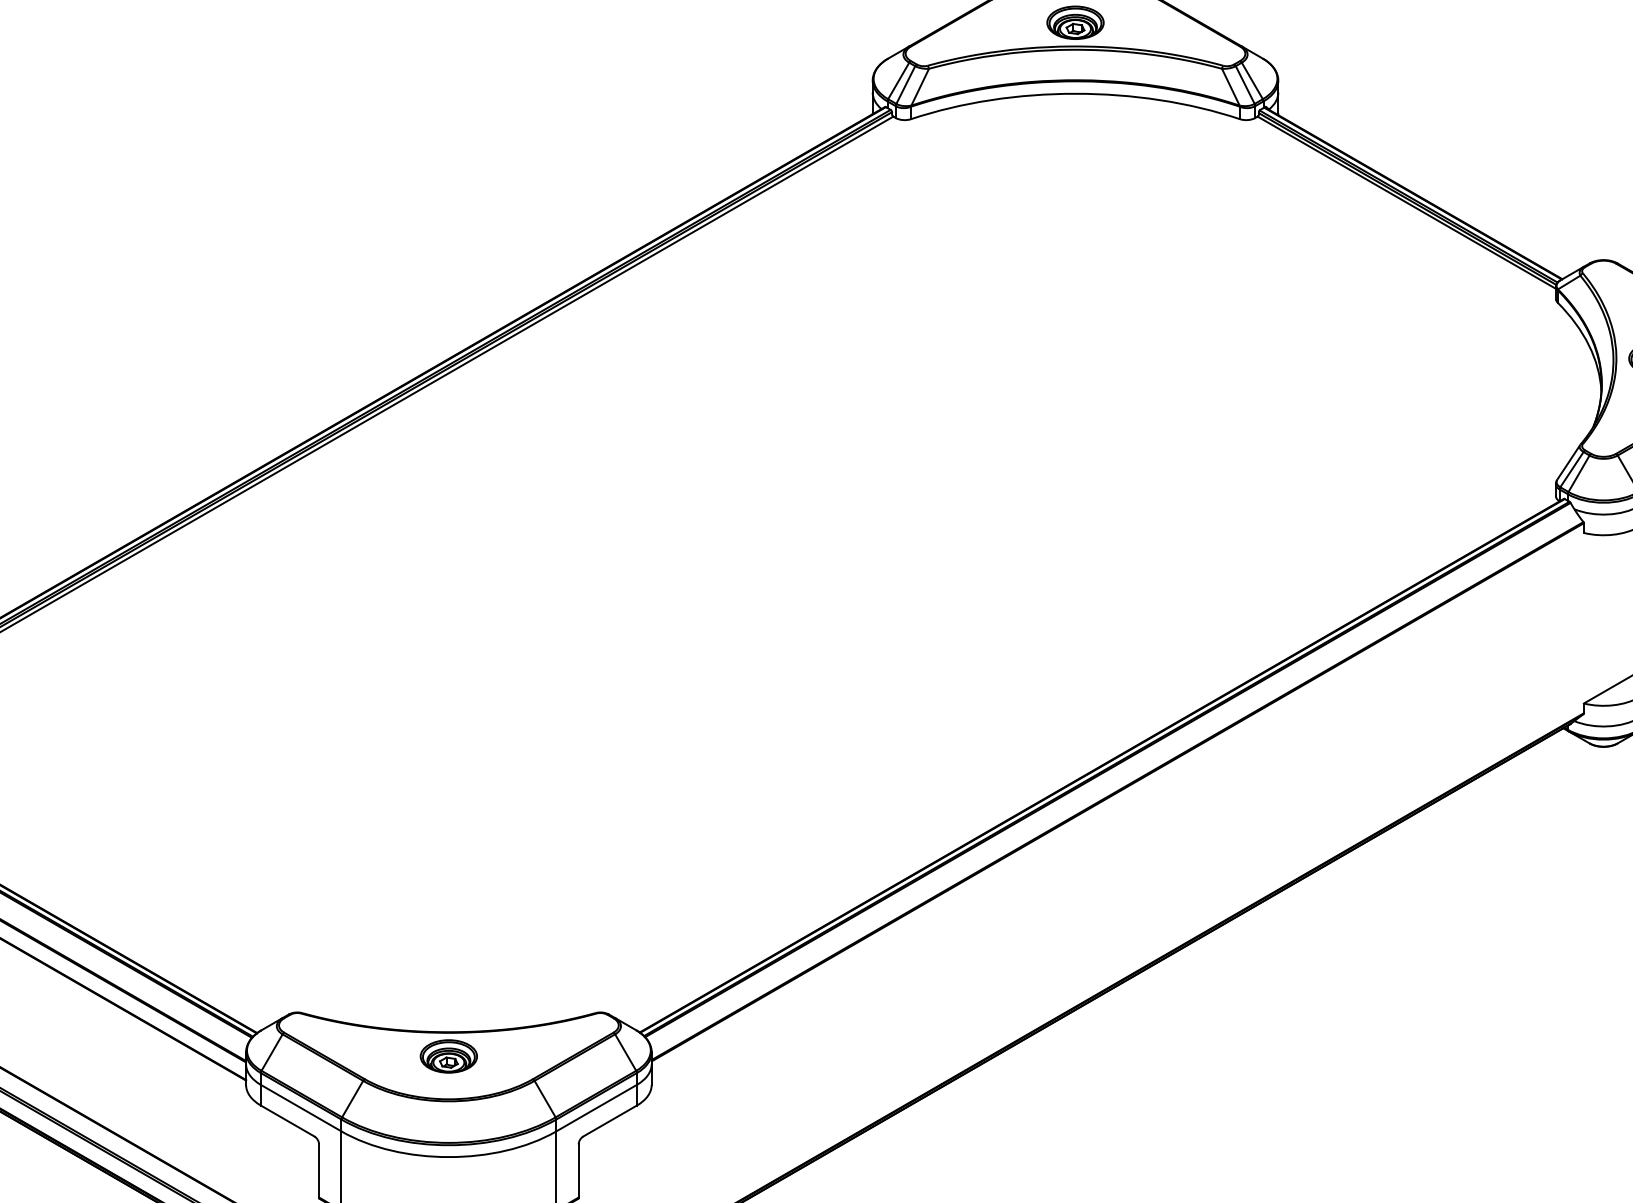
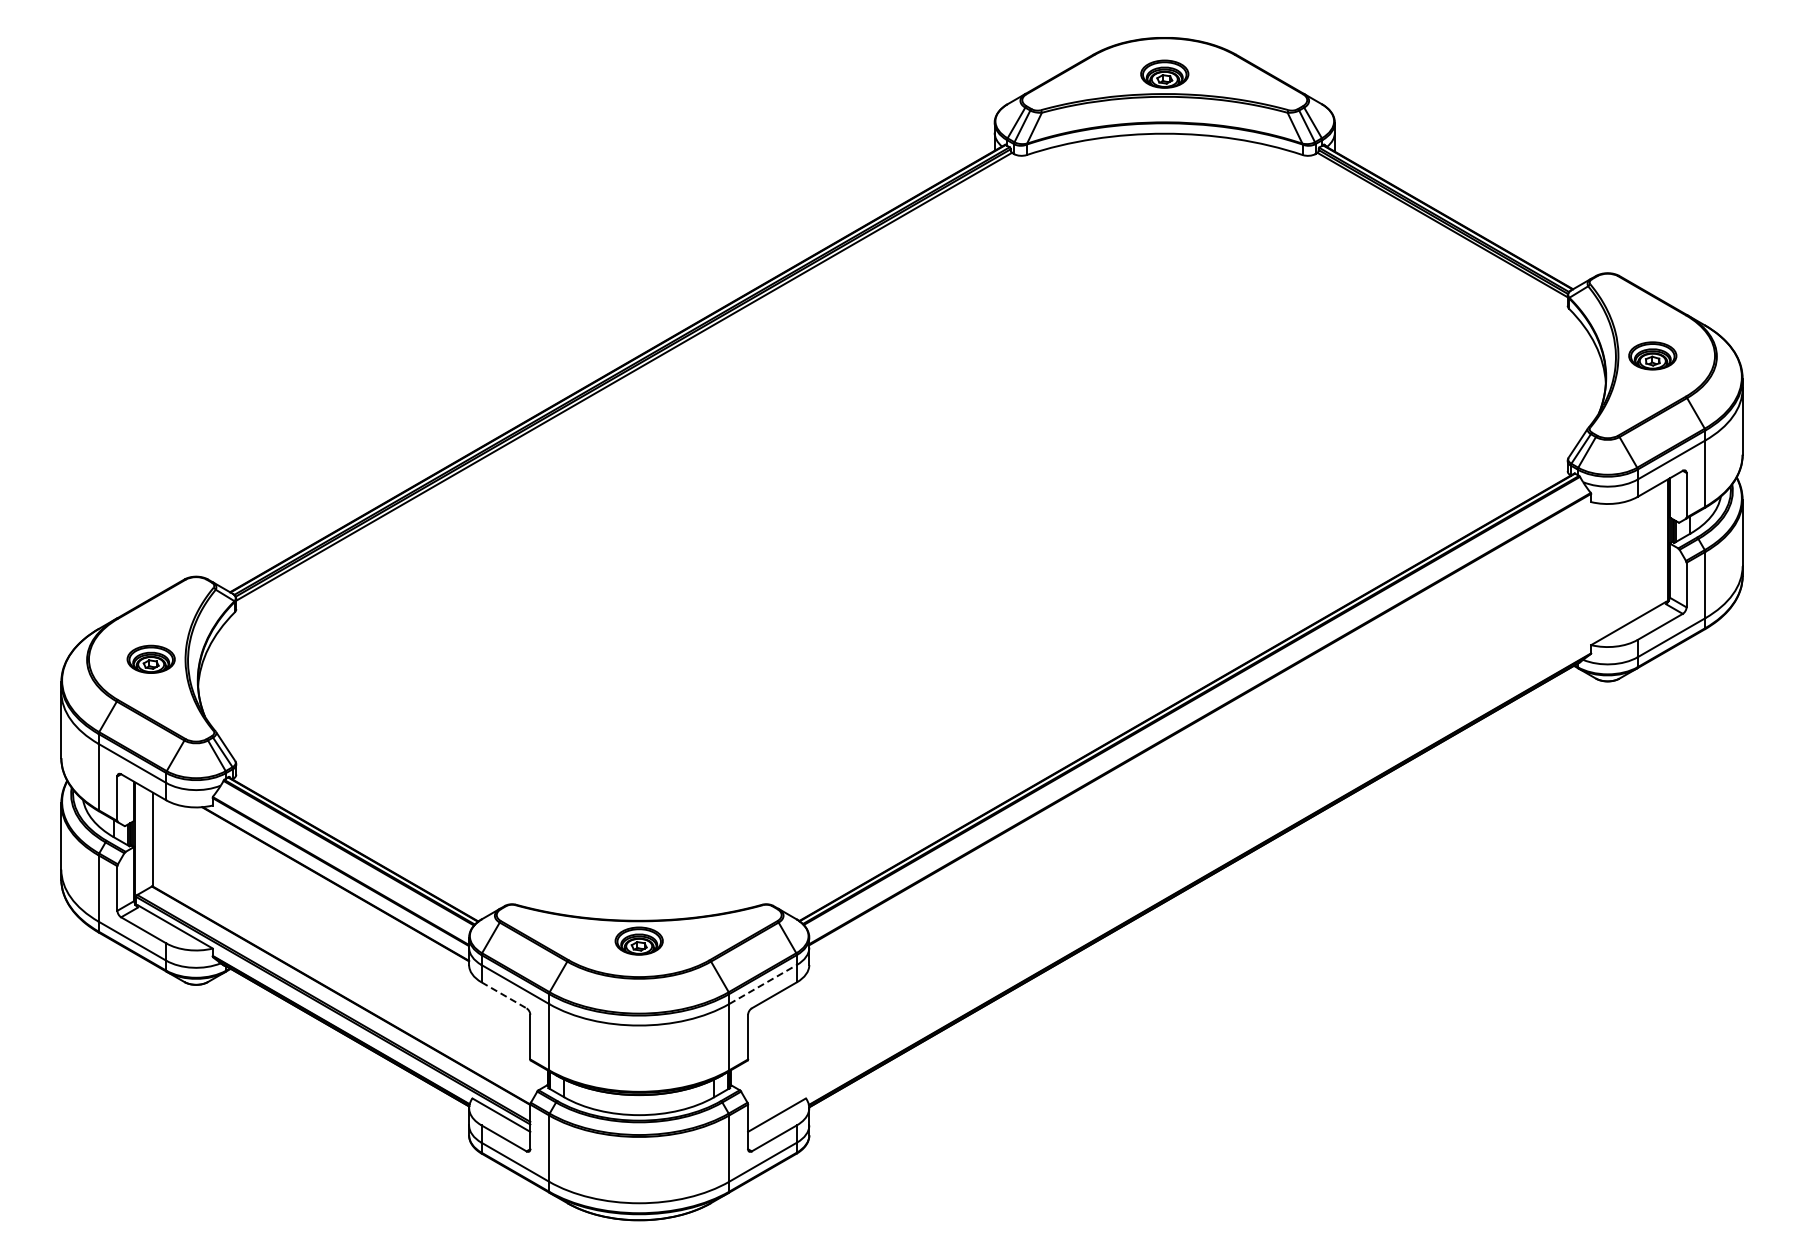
line: (597, 1108) -> (763, 984), solid -> dashed
line: (288, 1121) -> (504, 995), solid -> dashed

